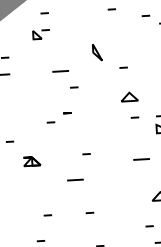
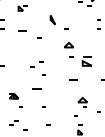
line: (60, 70) -> (22, 30), moved
part: (58, 118) -> (36, 64), moved
part: (33, 161) -> (14, 96), moved

